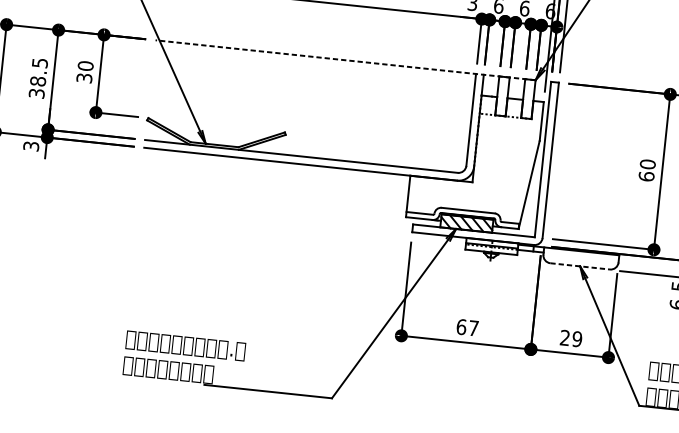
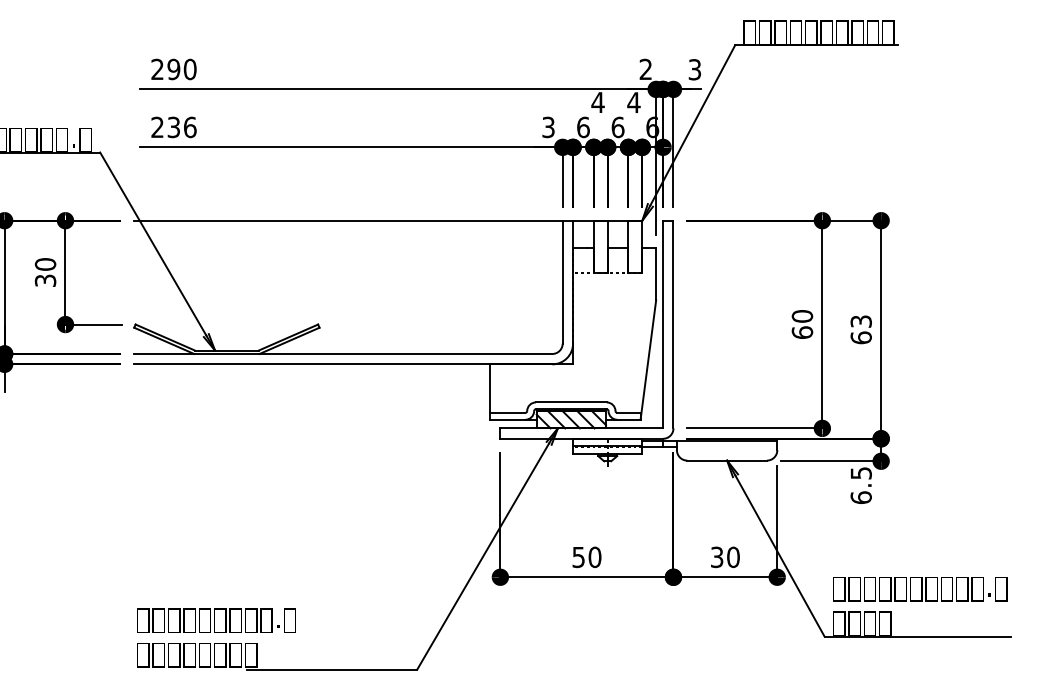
line: (344, 60) -> (387, 220), dashed -> solid
line: (580, 266) -> (727, 460), dashed -> solid
text: (467, 327) -> (586, 557), 67 -> 50
text: (571, 338) -> (725, 557), 29 -> 30

